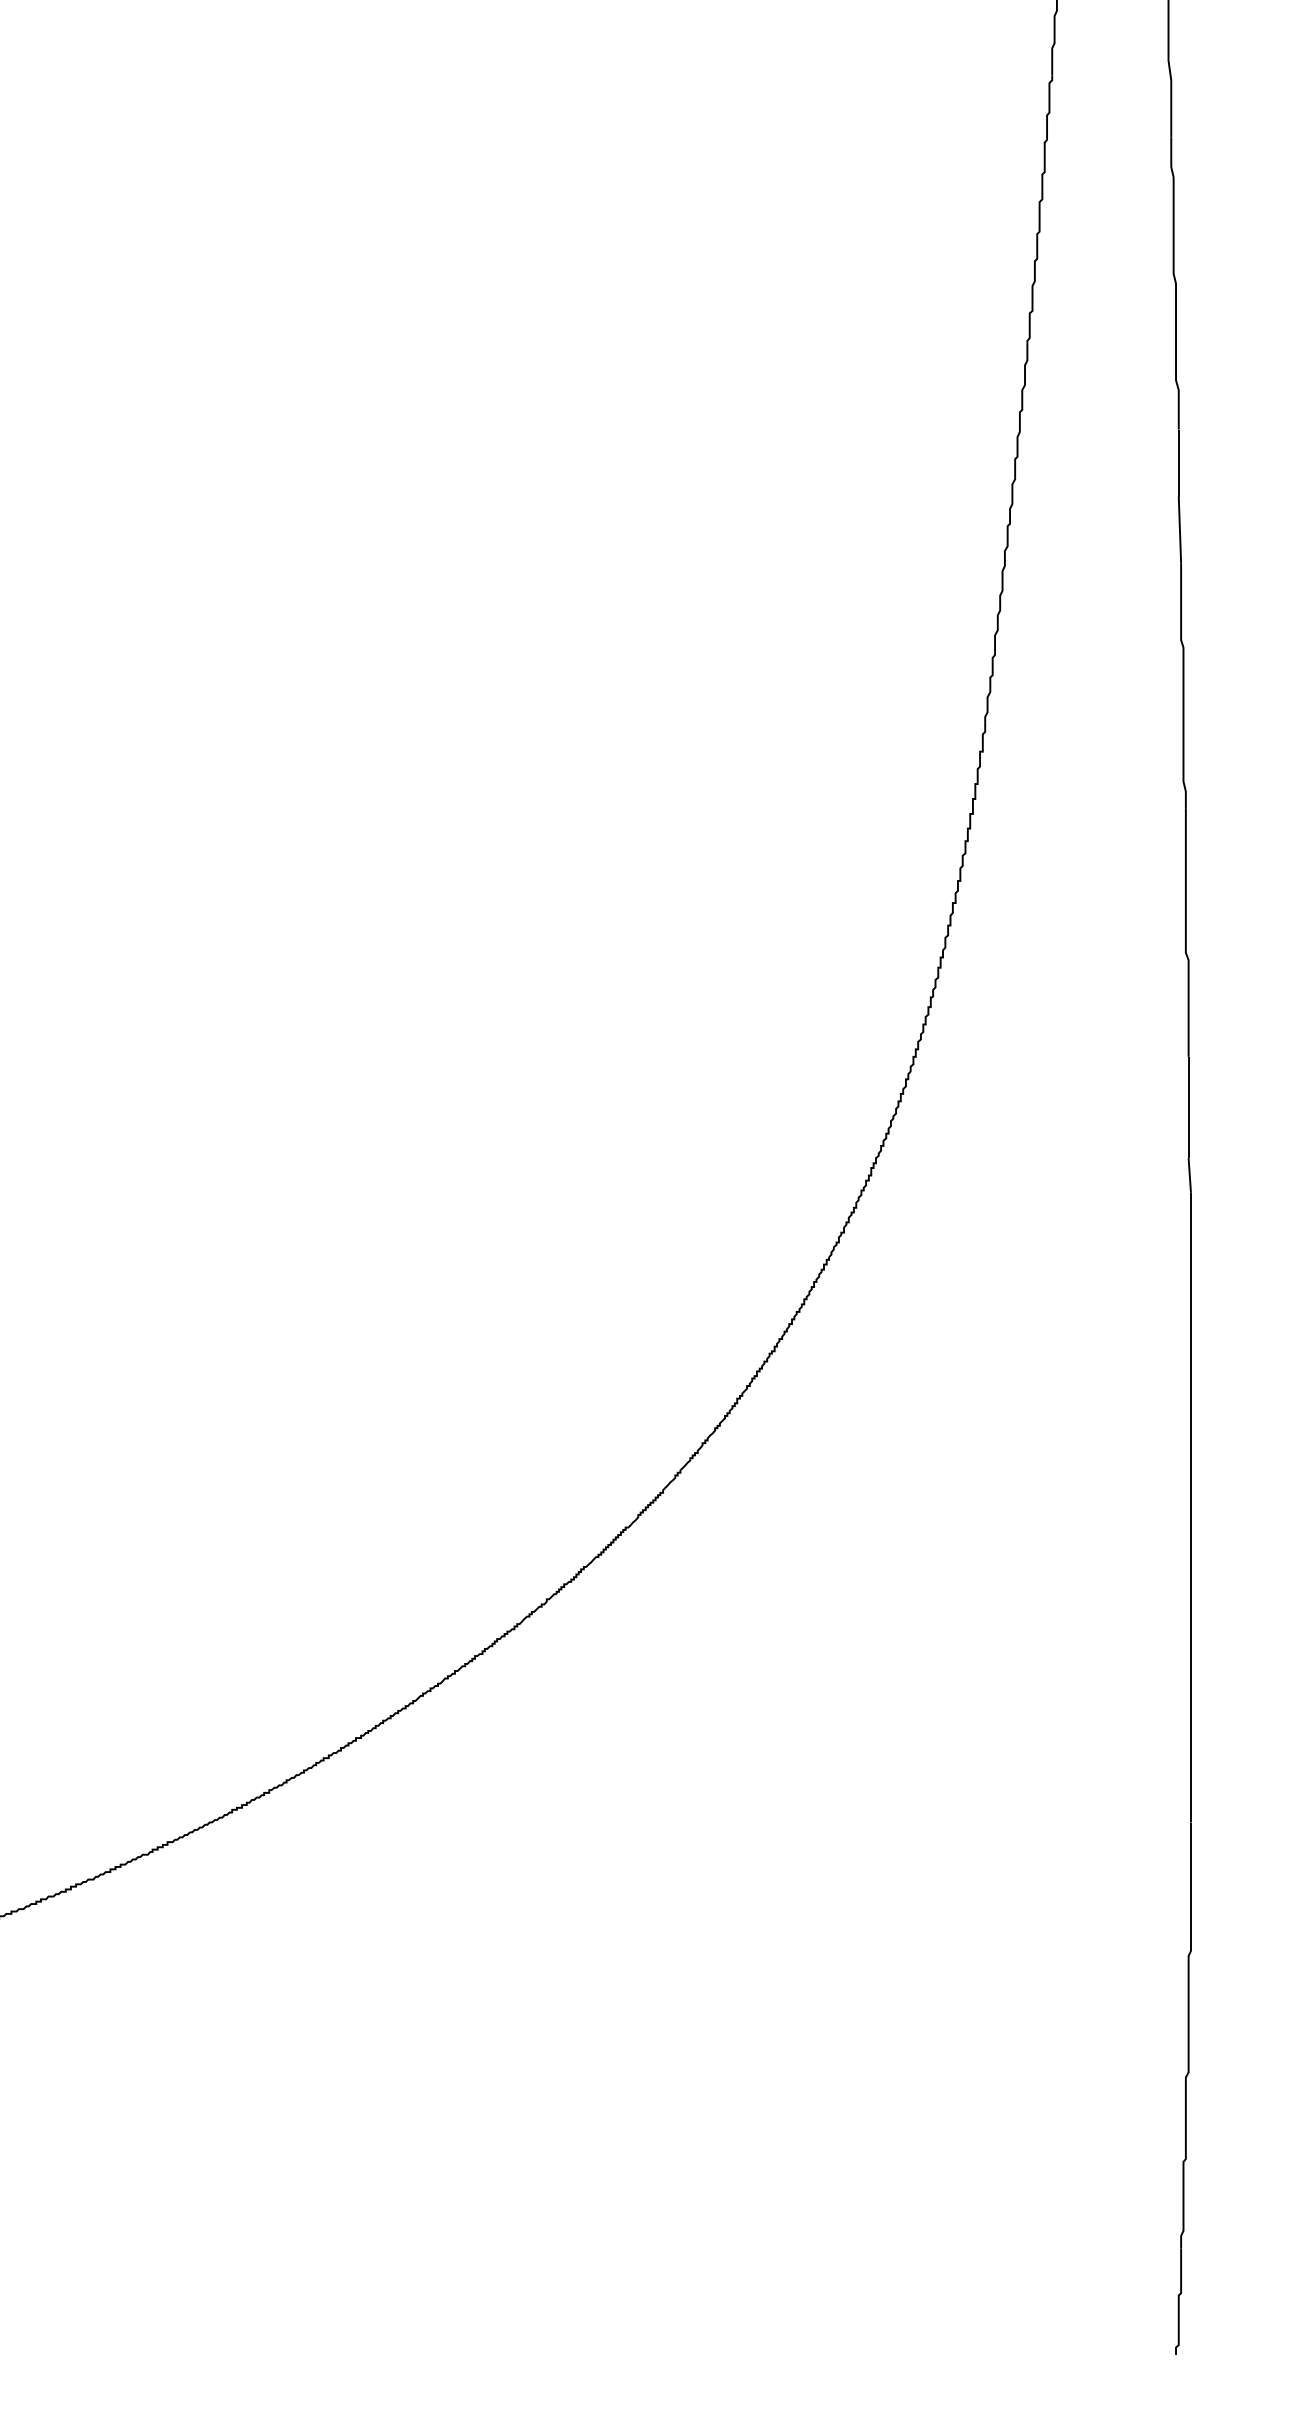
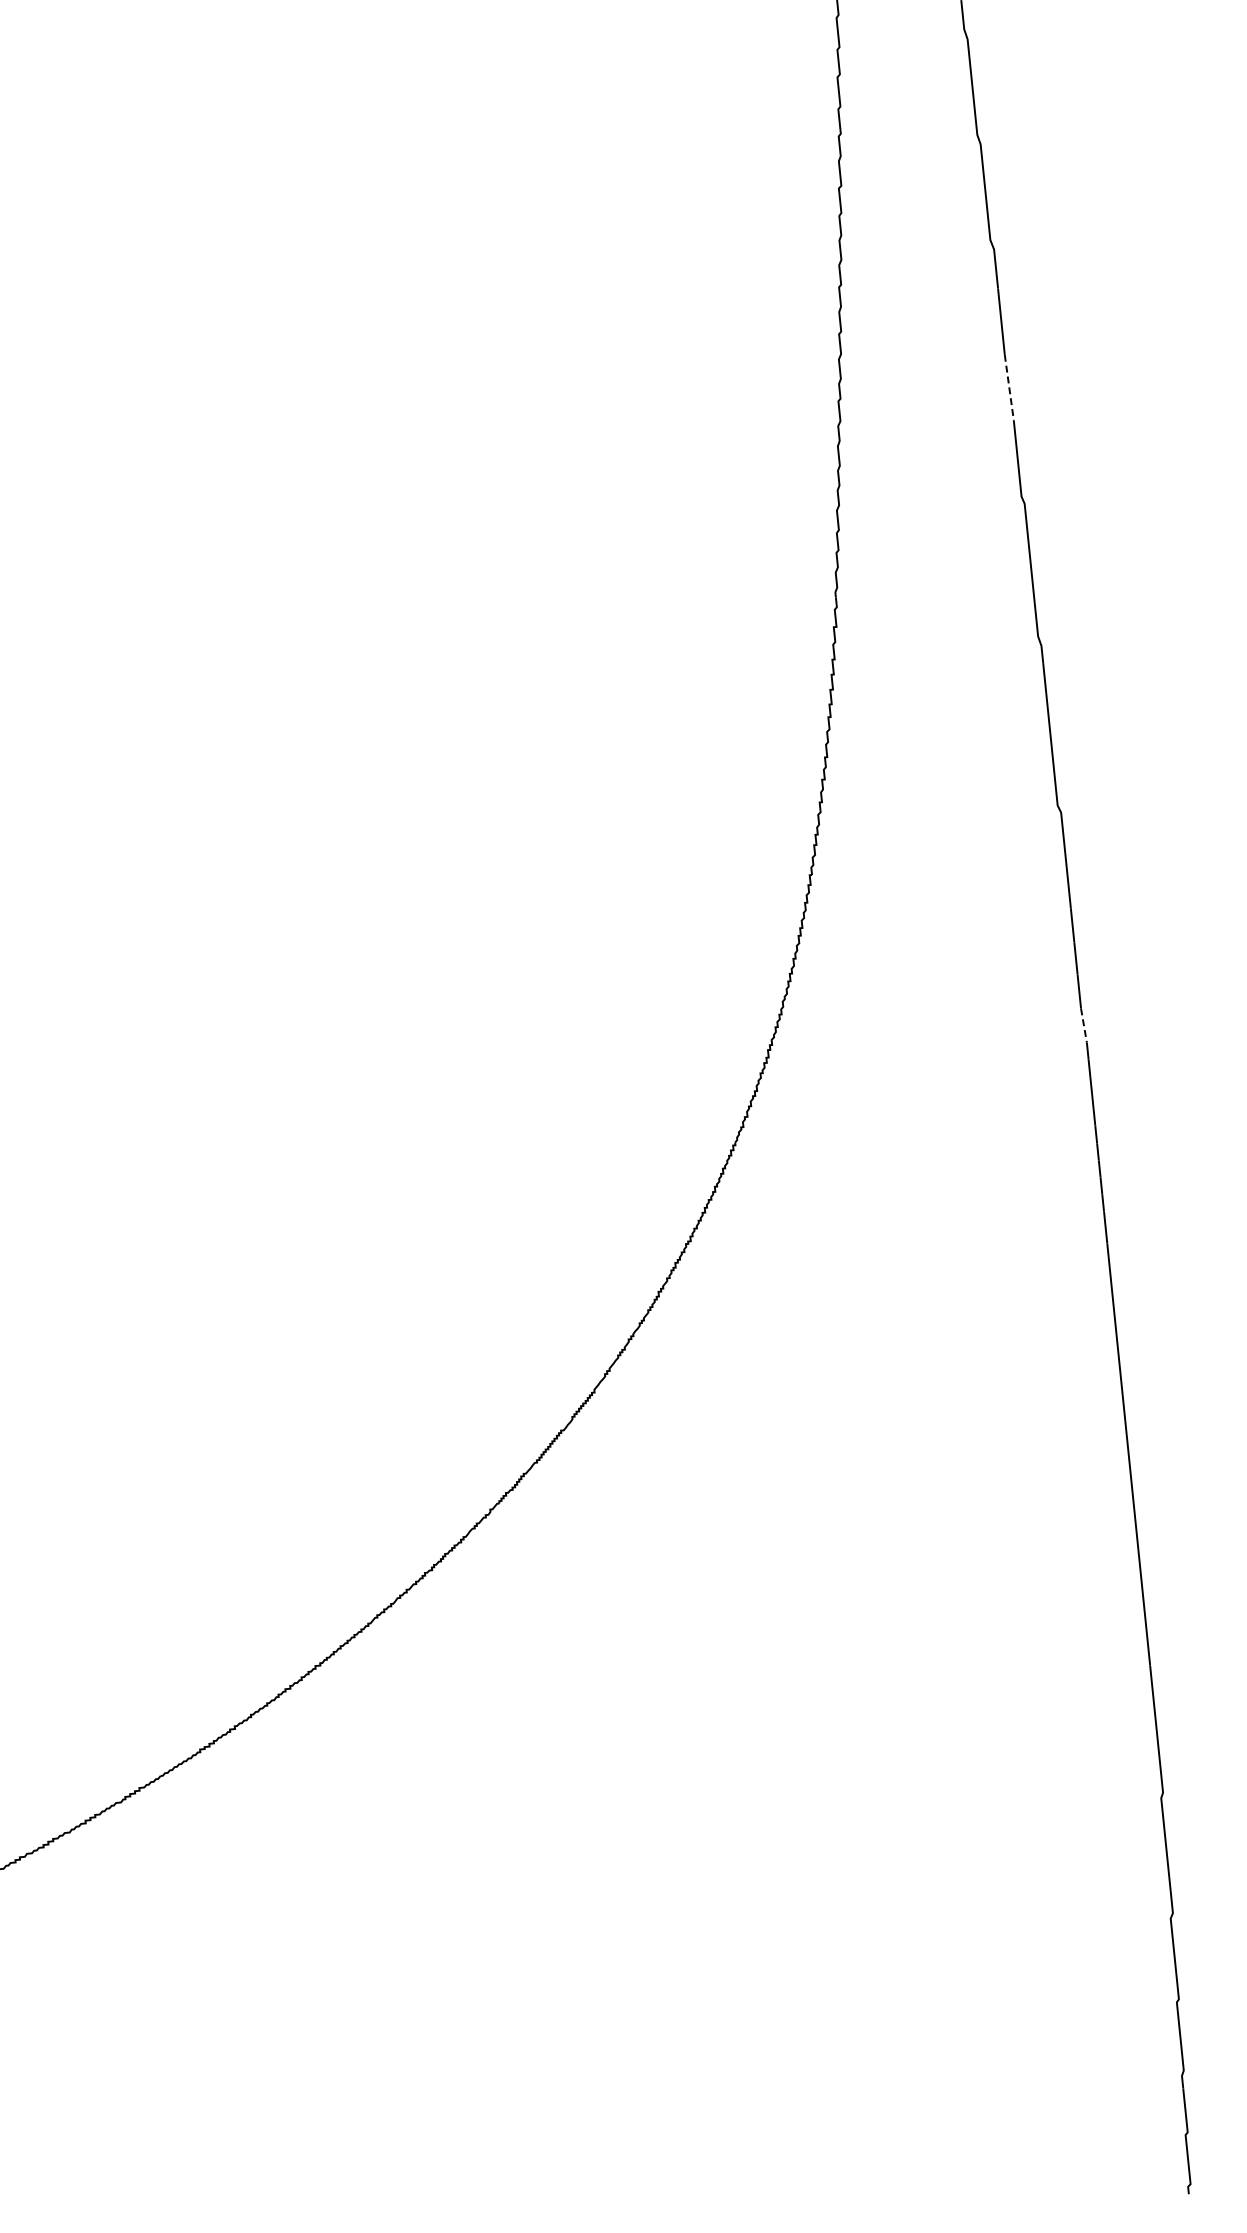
line: (1179, 530) -> (1008, 388), solid -> dashed
line: (1189, 1175) -> (1083, 1025), solid -> dashed

